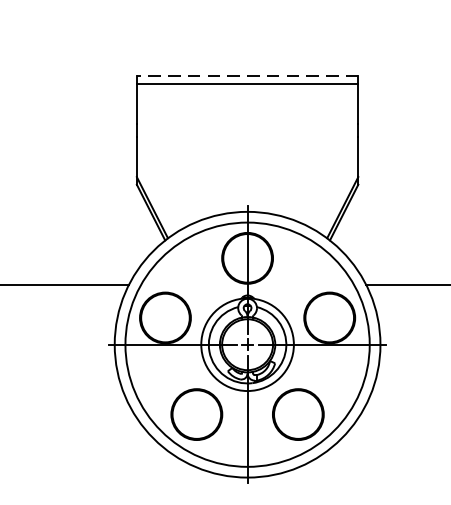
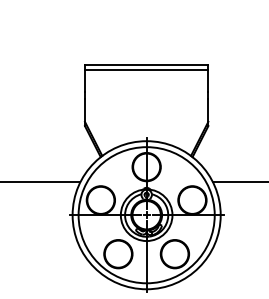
line: (247, 76) -> (146, 65), dashed -> solid

